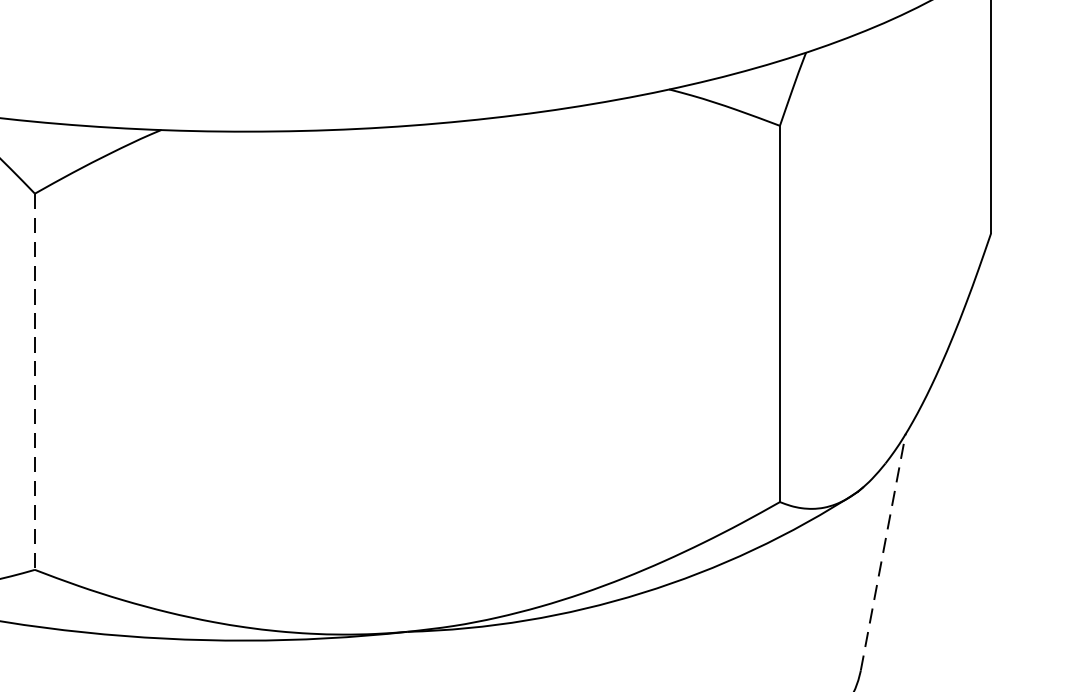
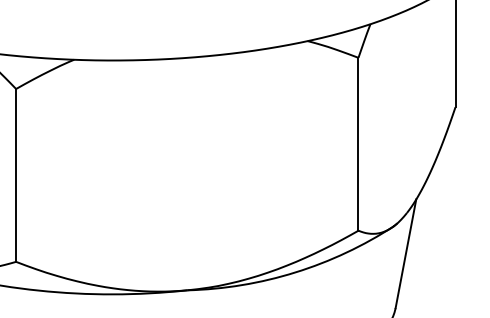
line: (35, 381) -> (16, 175), dashed -> solid
line: (884, 551) -> (406, 253), dashed -> solid

